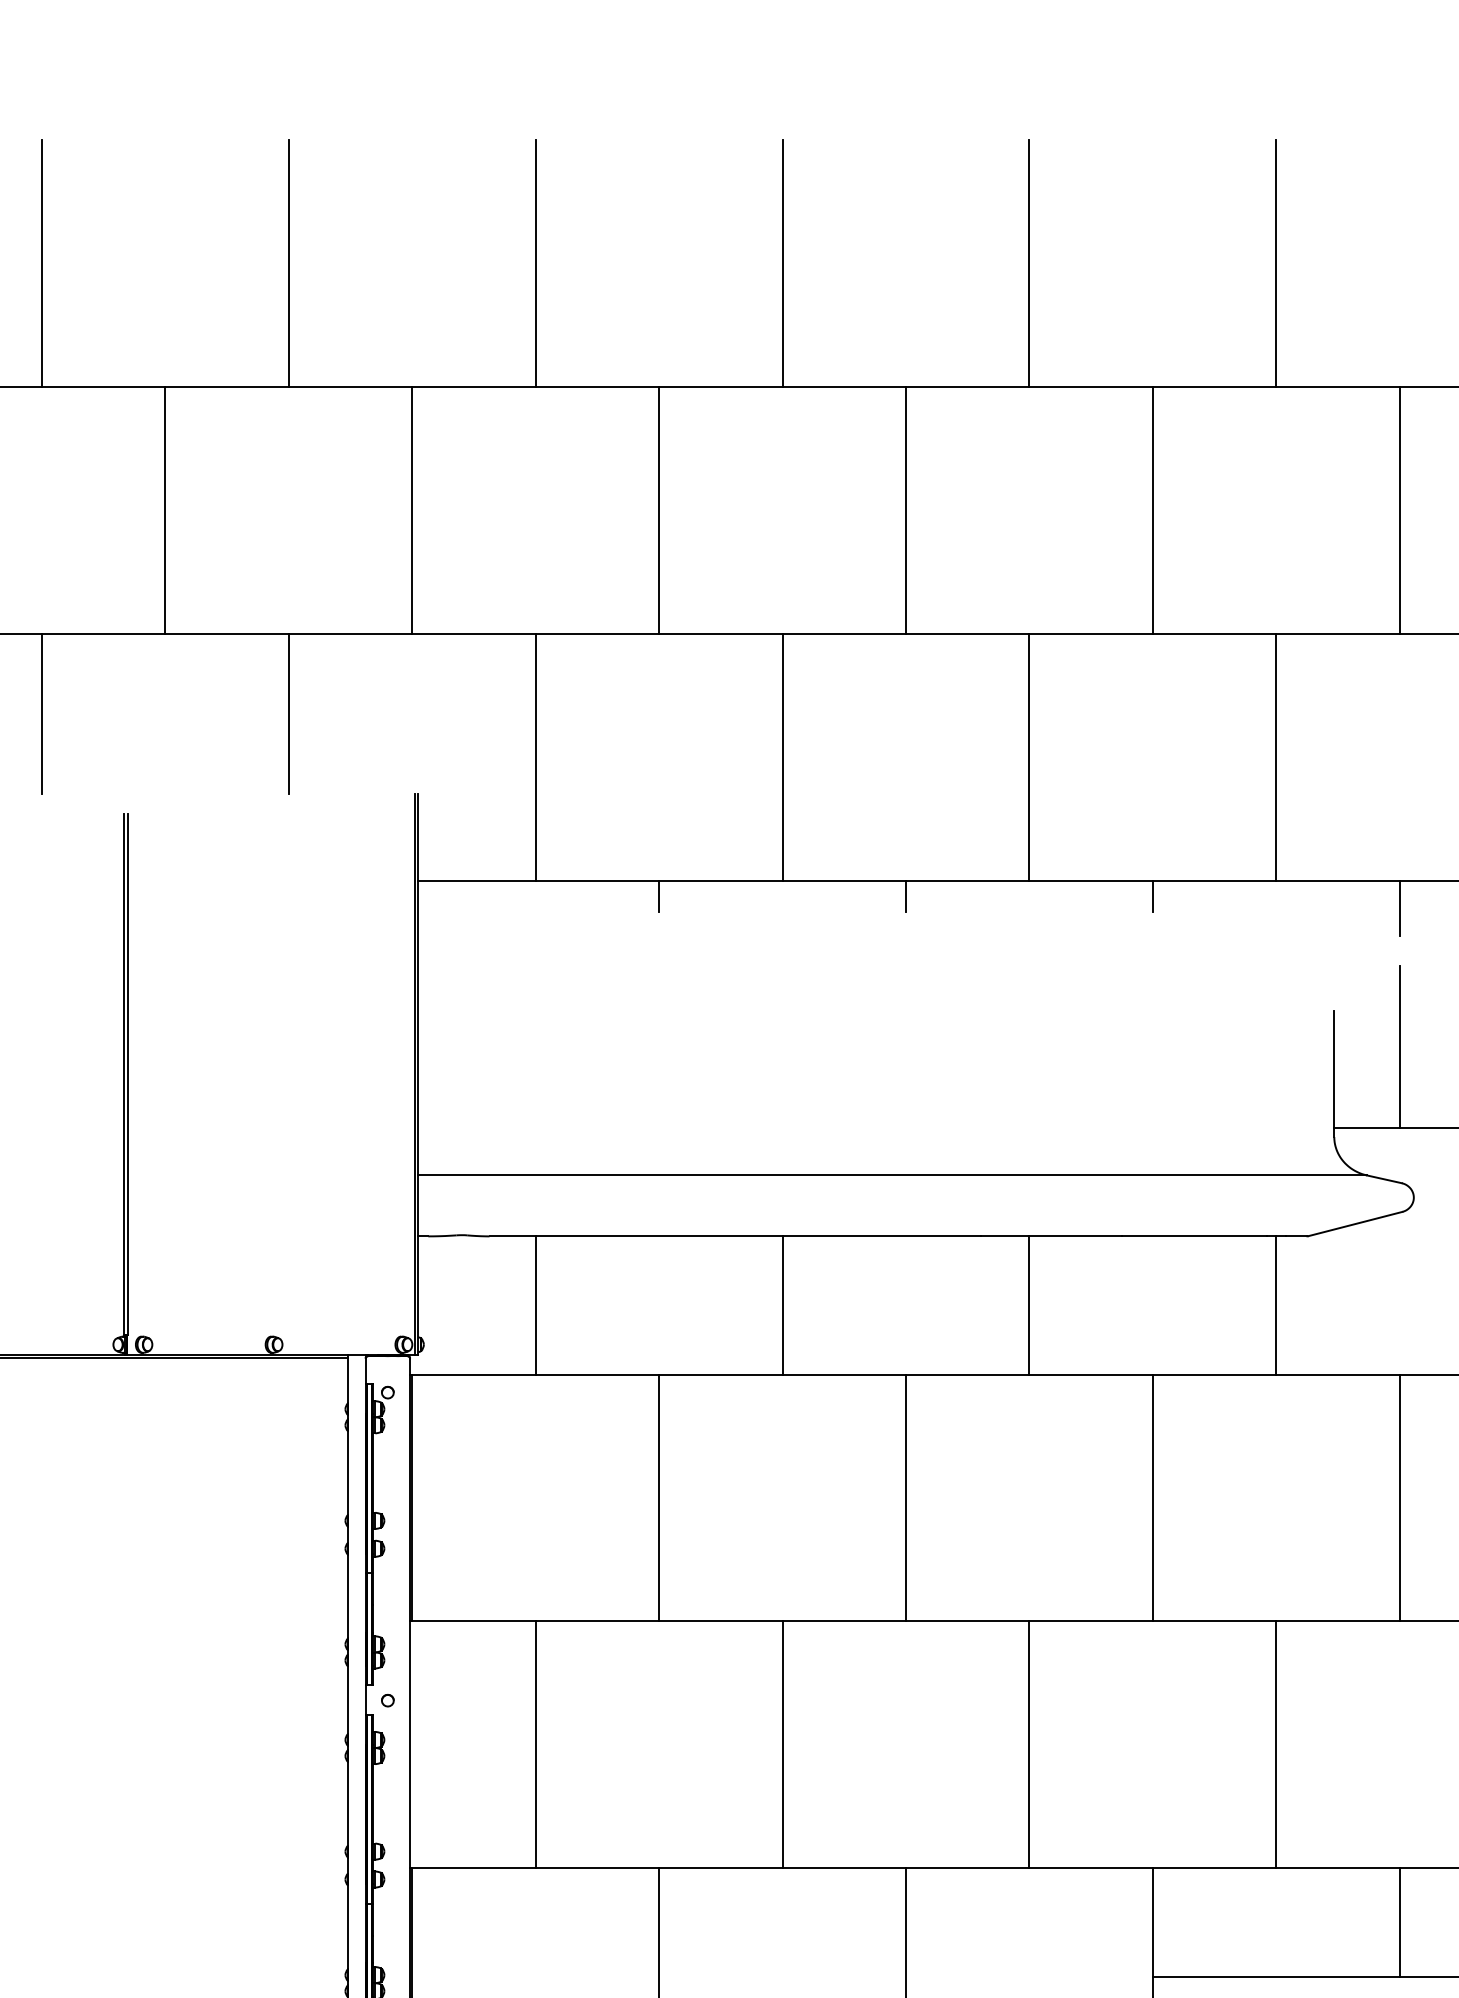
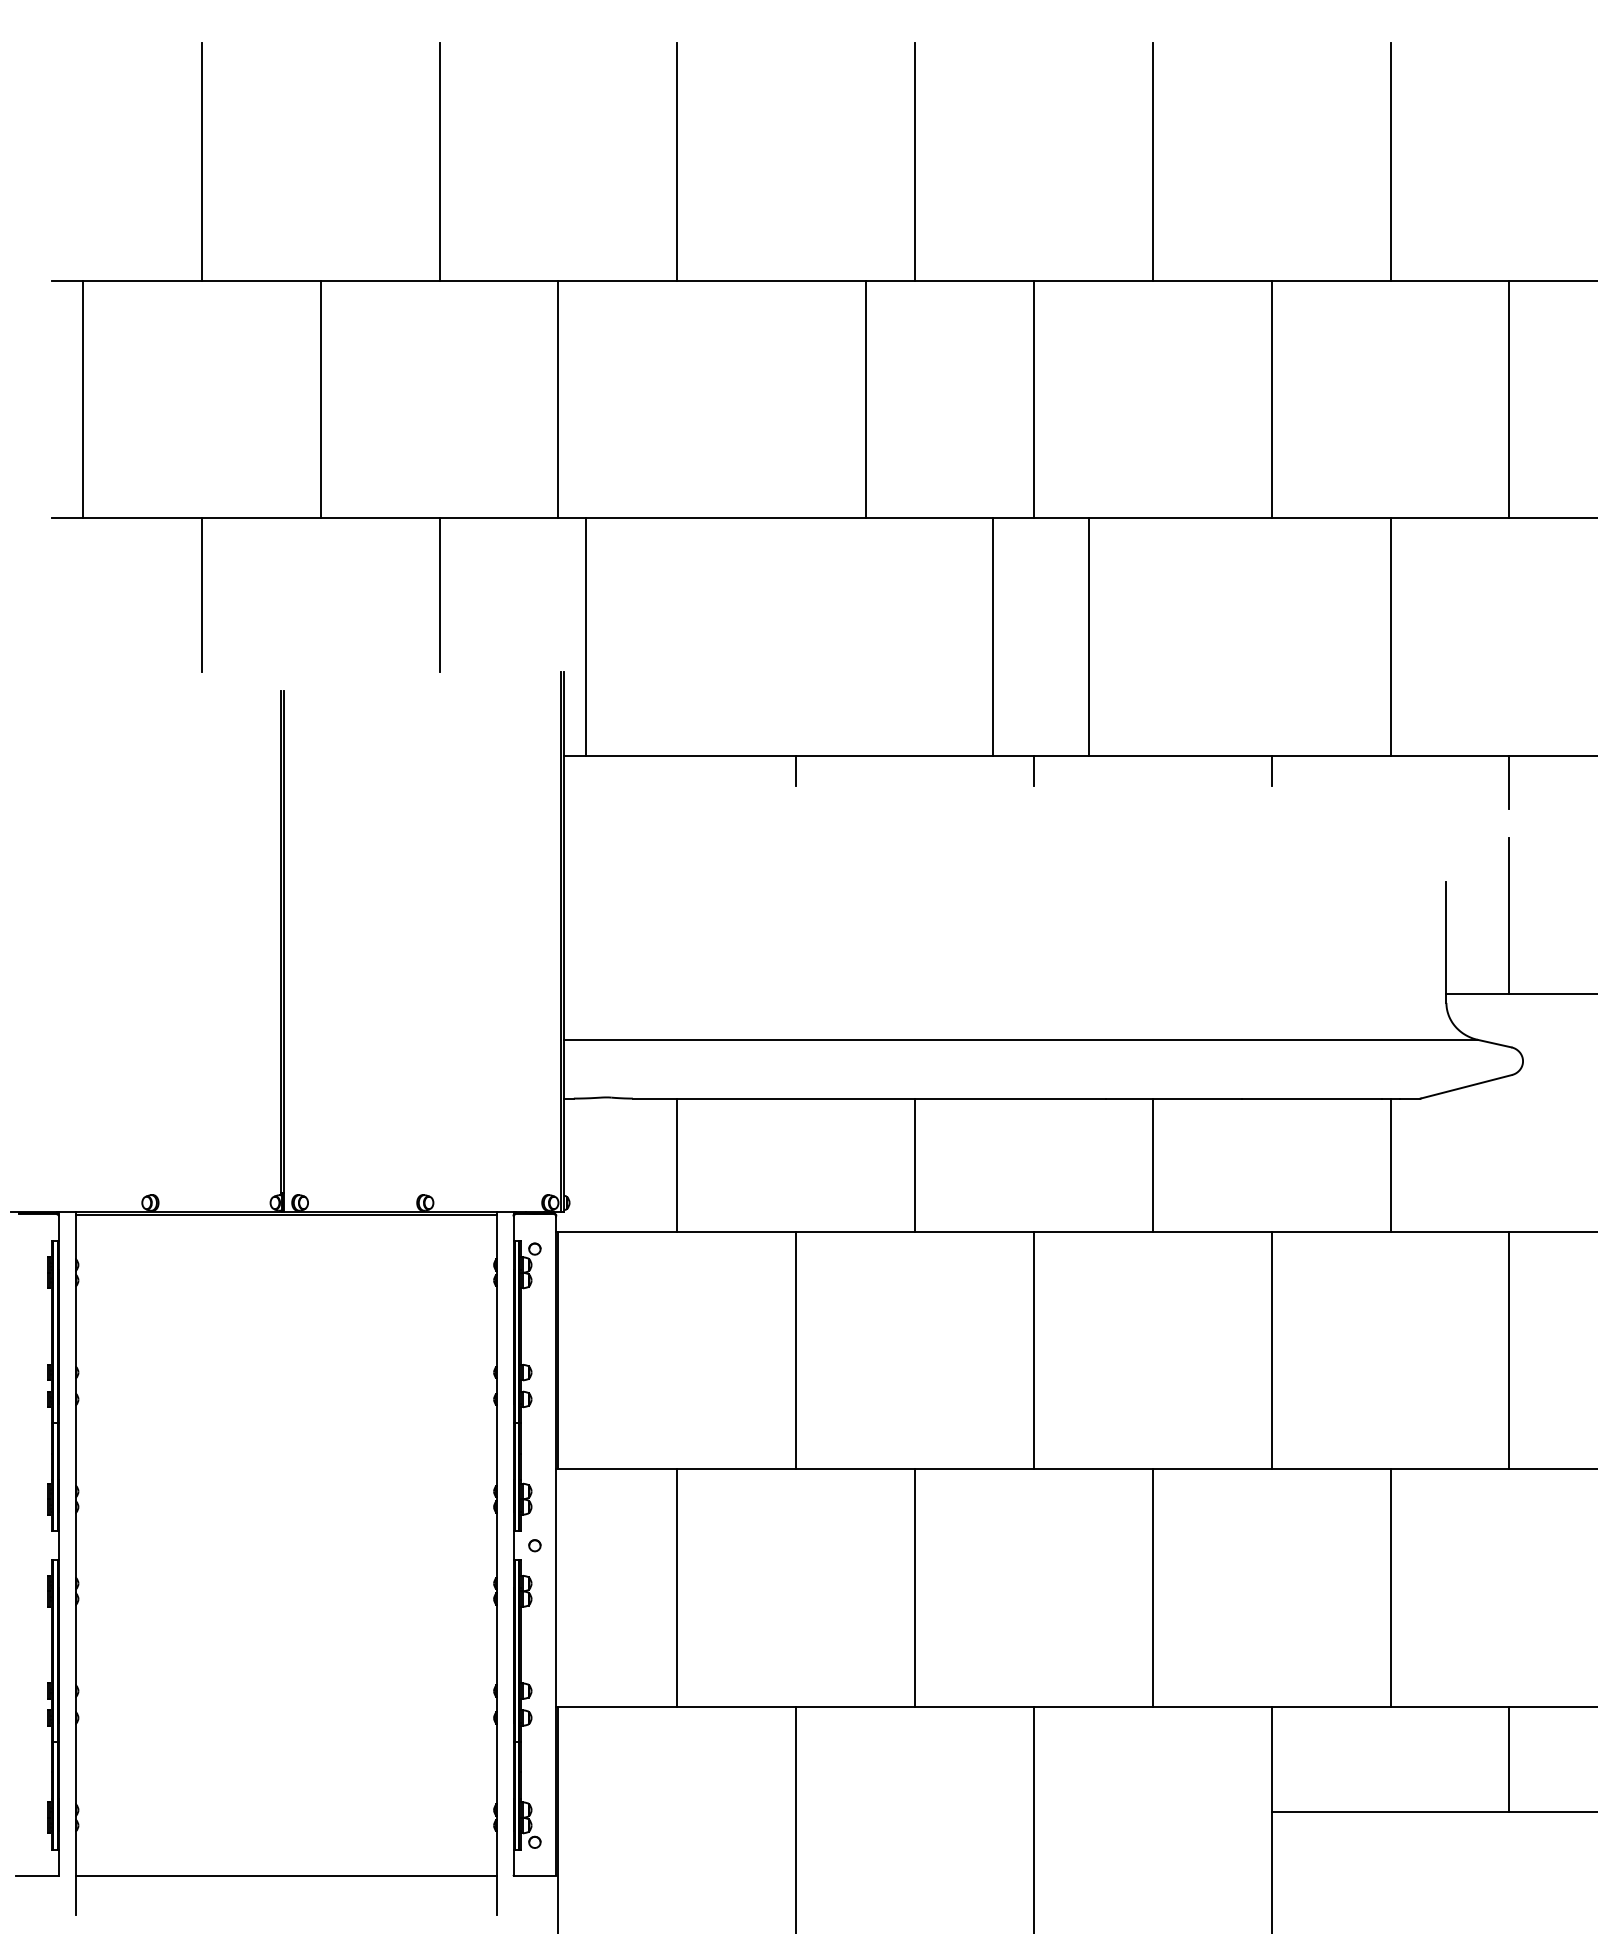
line: (659, 510) -> (866, 399), moved
line: (535, 757) -> (586, 637), moved
line: (783, 757) -> (993, 637), moved
line: (1029, 757) -> (1088, 637), moved

